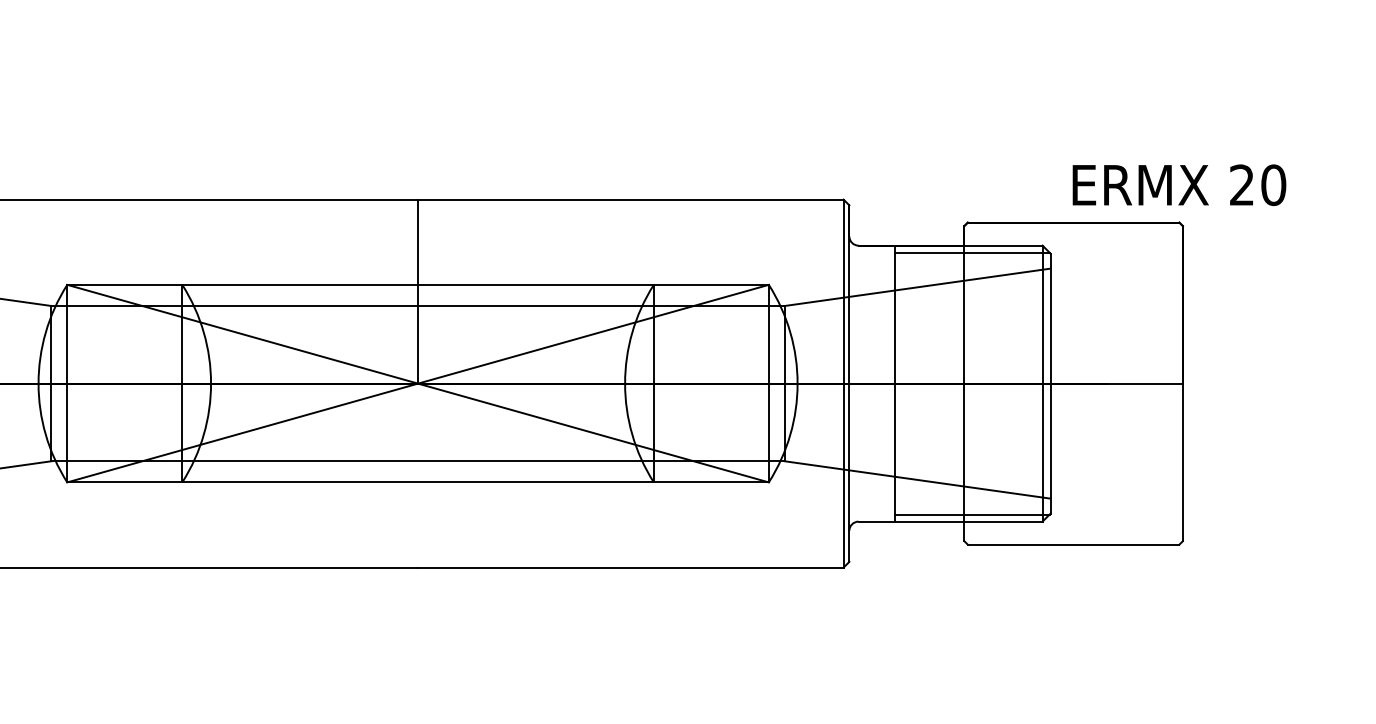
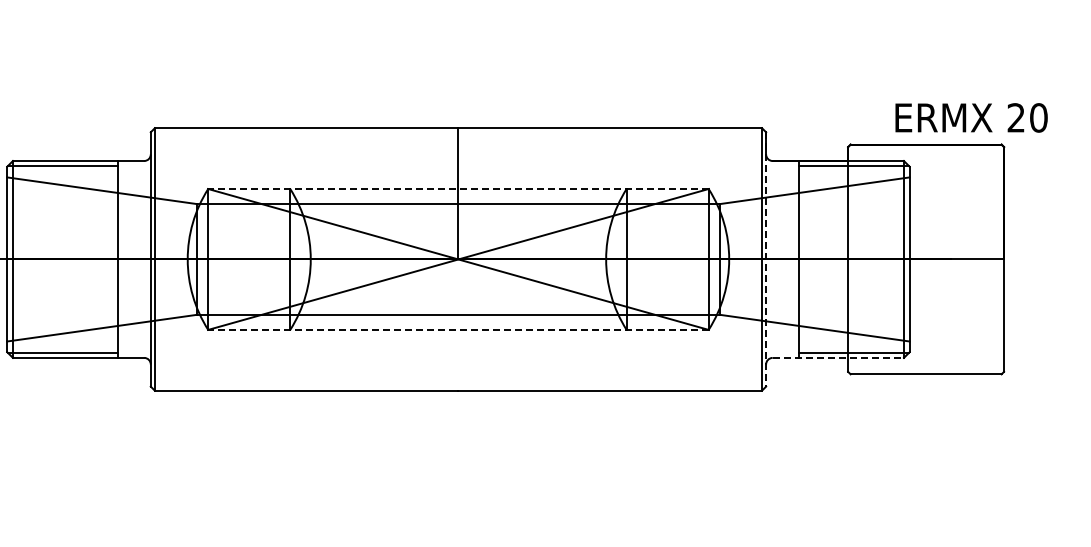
text: (1179, 184) -> (971, 117), moved
line: (416, 285) -> (457, 189), solid -> dashed
line: (849, 383) -> (766, 259), solid -> dashed
line: (416, 481) -> (457, 329), solid -> dashed
line: (950, 521) -> (838, 357), solid -> dashed

